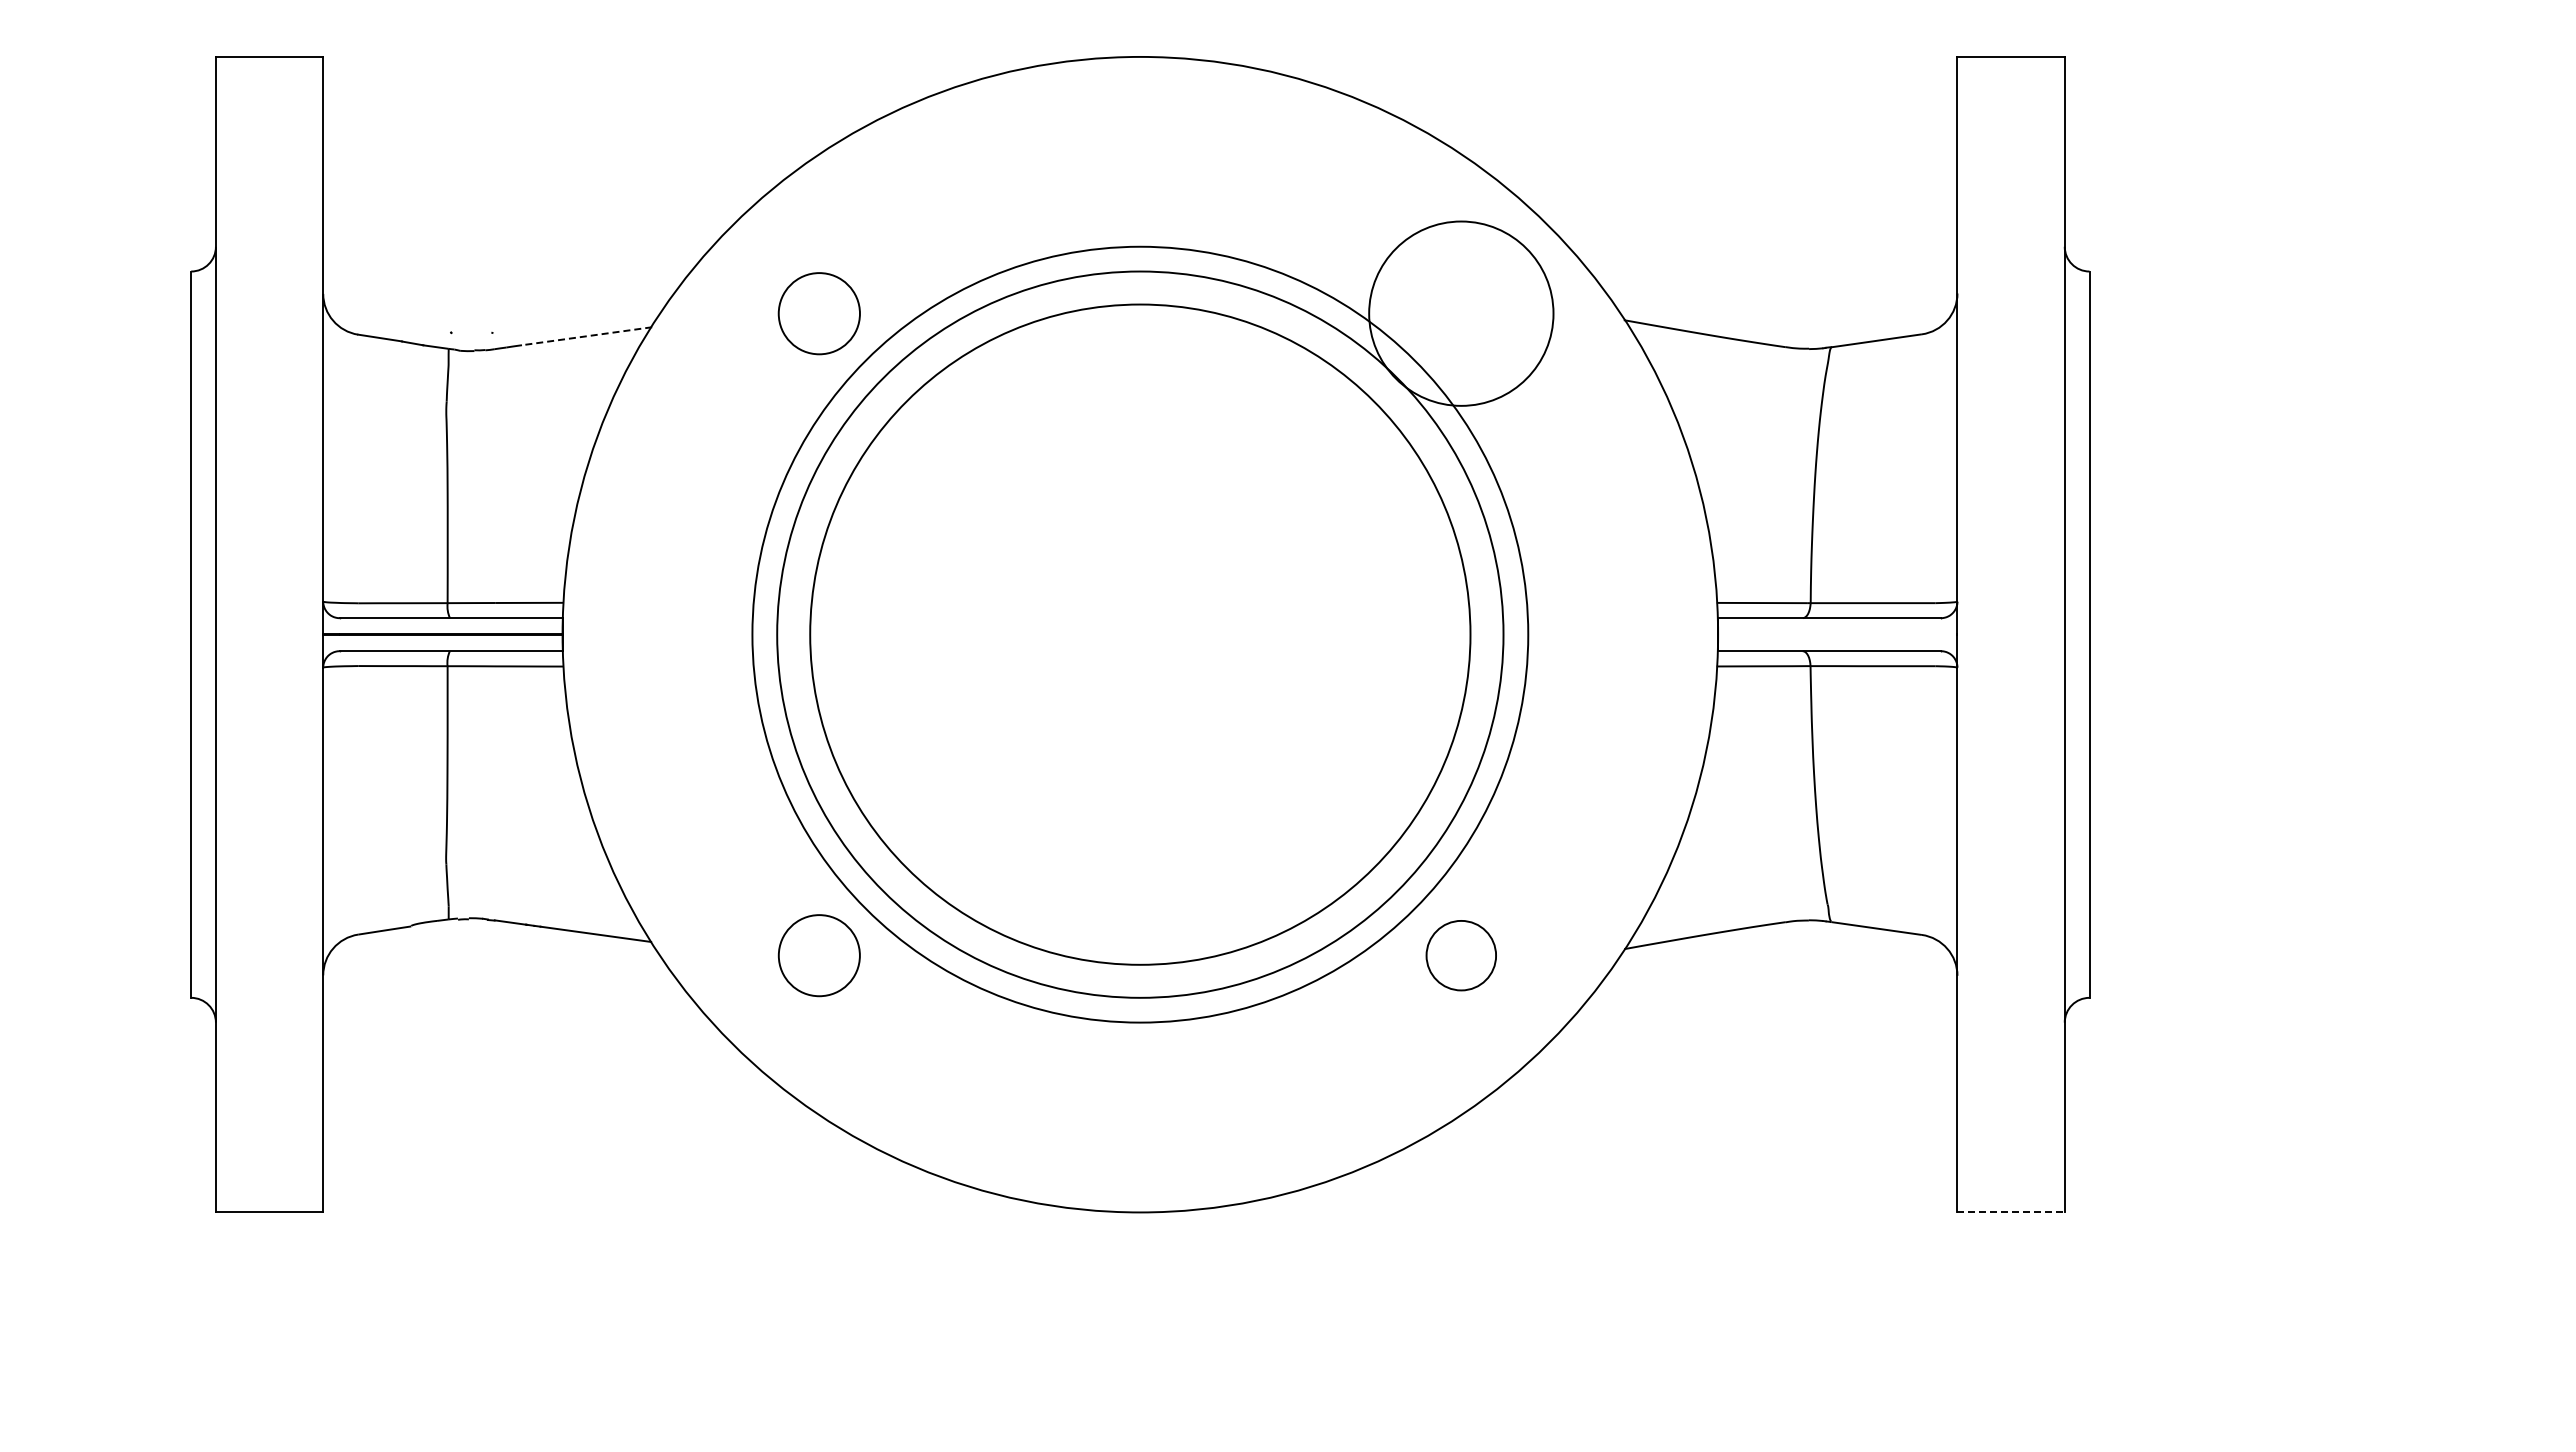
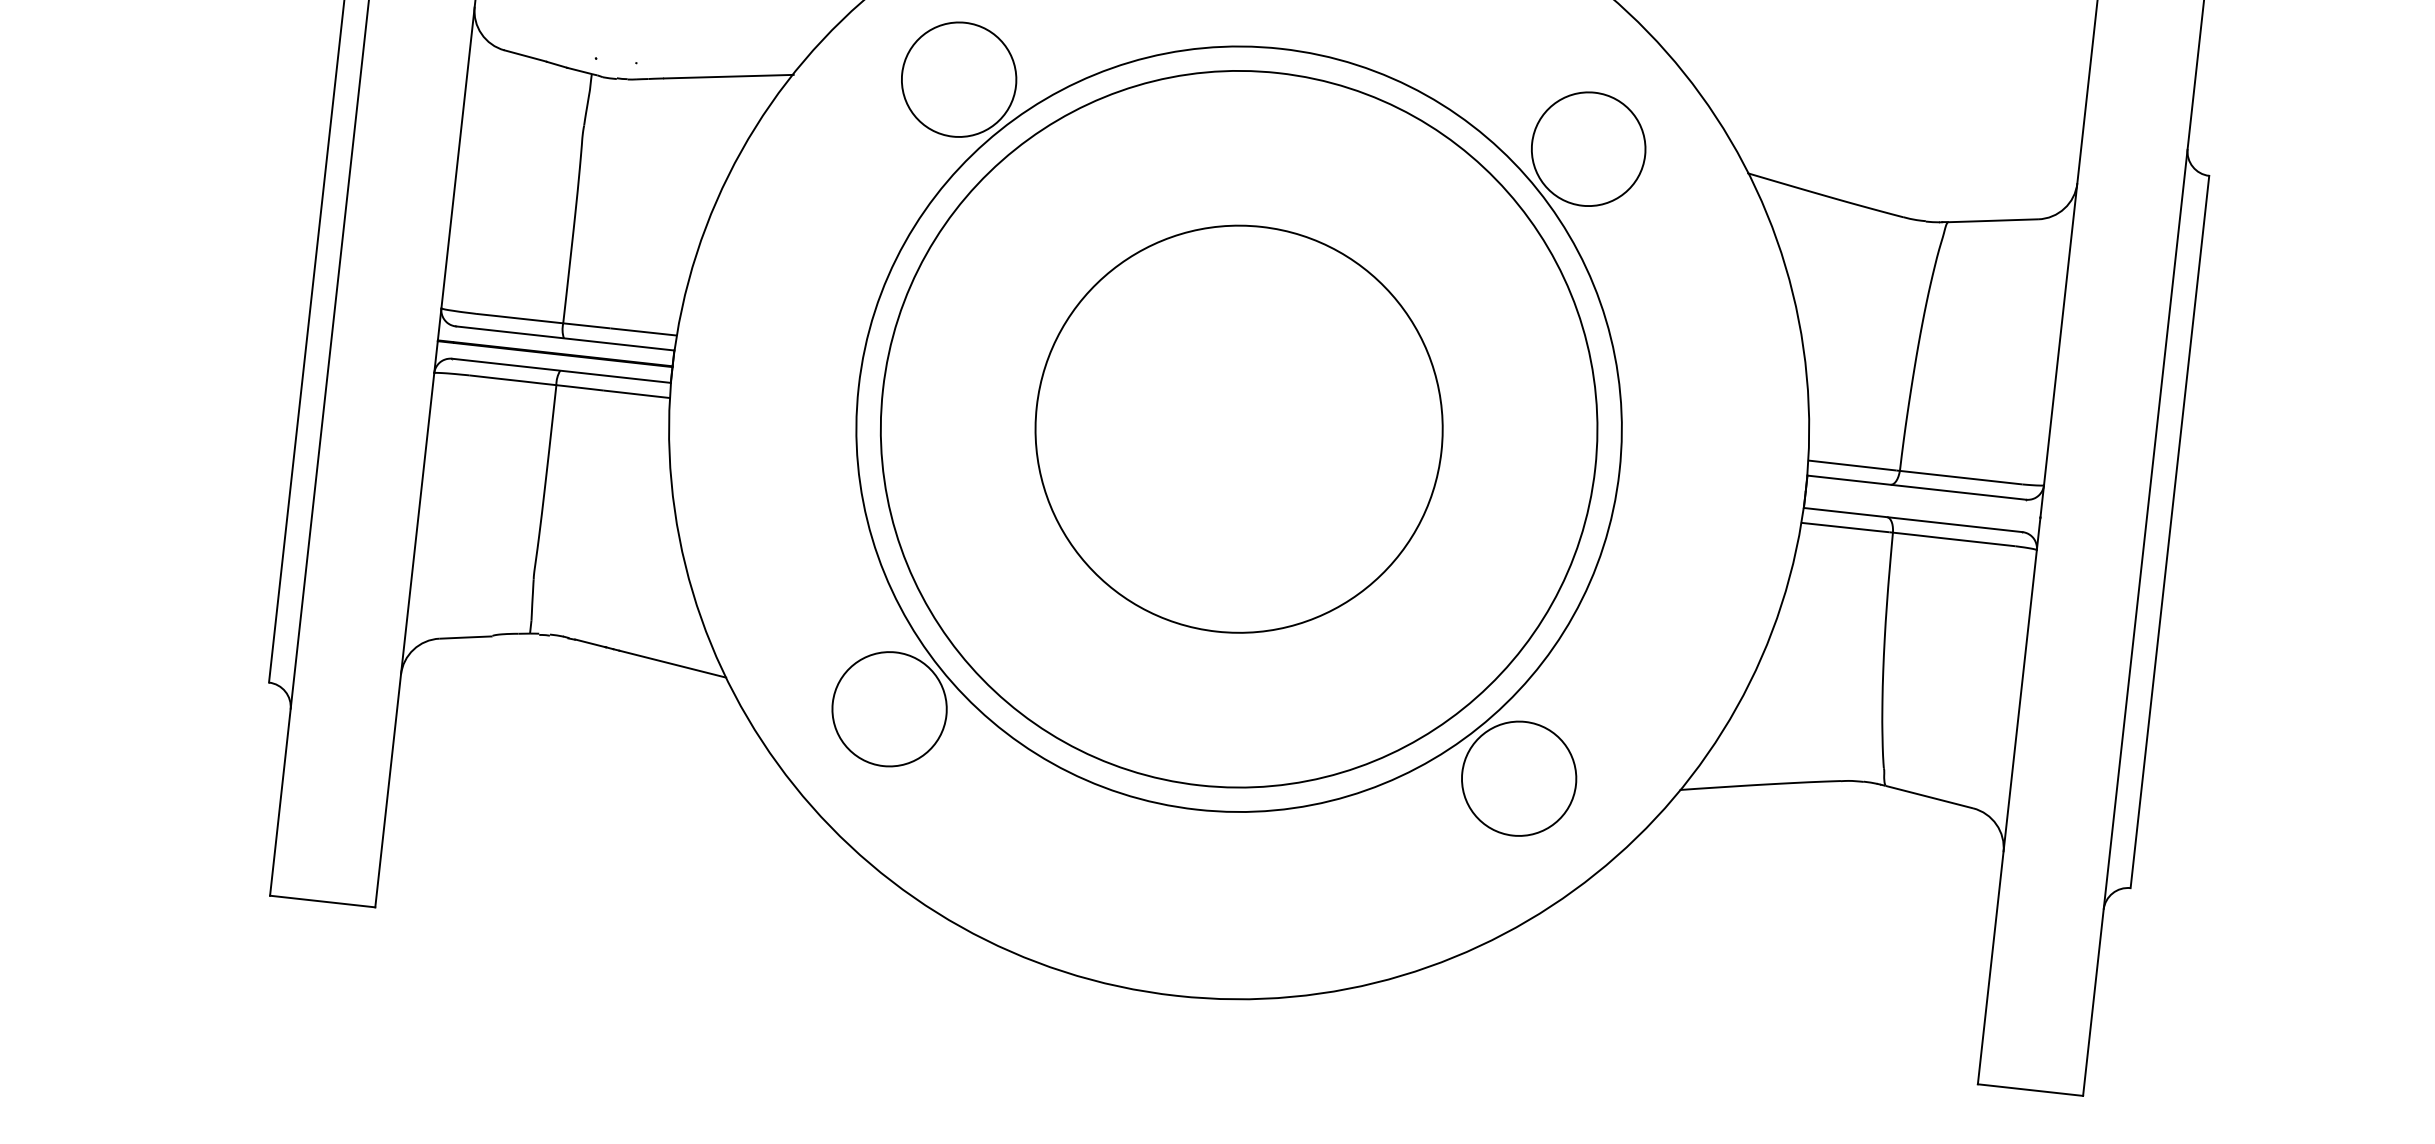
circle: (819, 313) -> (959, 79), size x1.43
circle: (1460, 313) -> (1587, 148), size x0.62
line: (587, 336) -> (729, 76), dashed -> solid
circle: (1140, 634) -> (1239, 429), size x0.62
circle: (819, 955) -> (889, 709), size x1.43
circle: (1461, 955) -> (1519, 778), size x1.67
line: (2011, 1212) -> (2030, 1090), dashed -> solid

